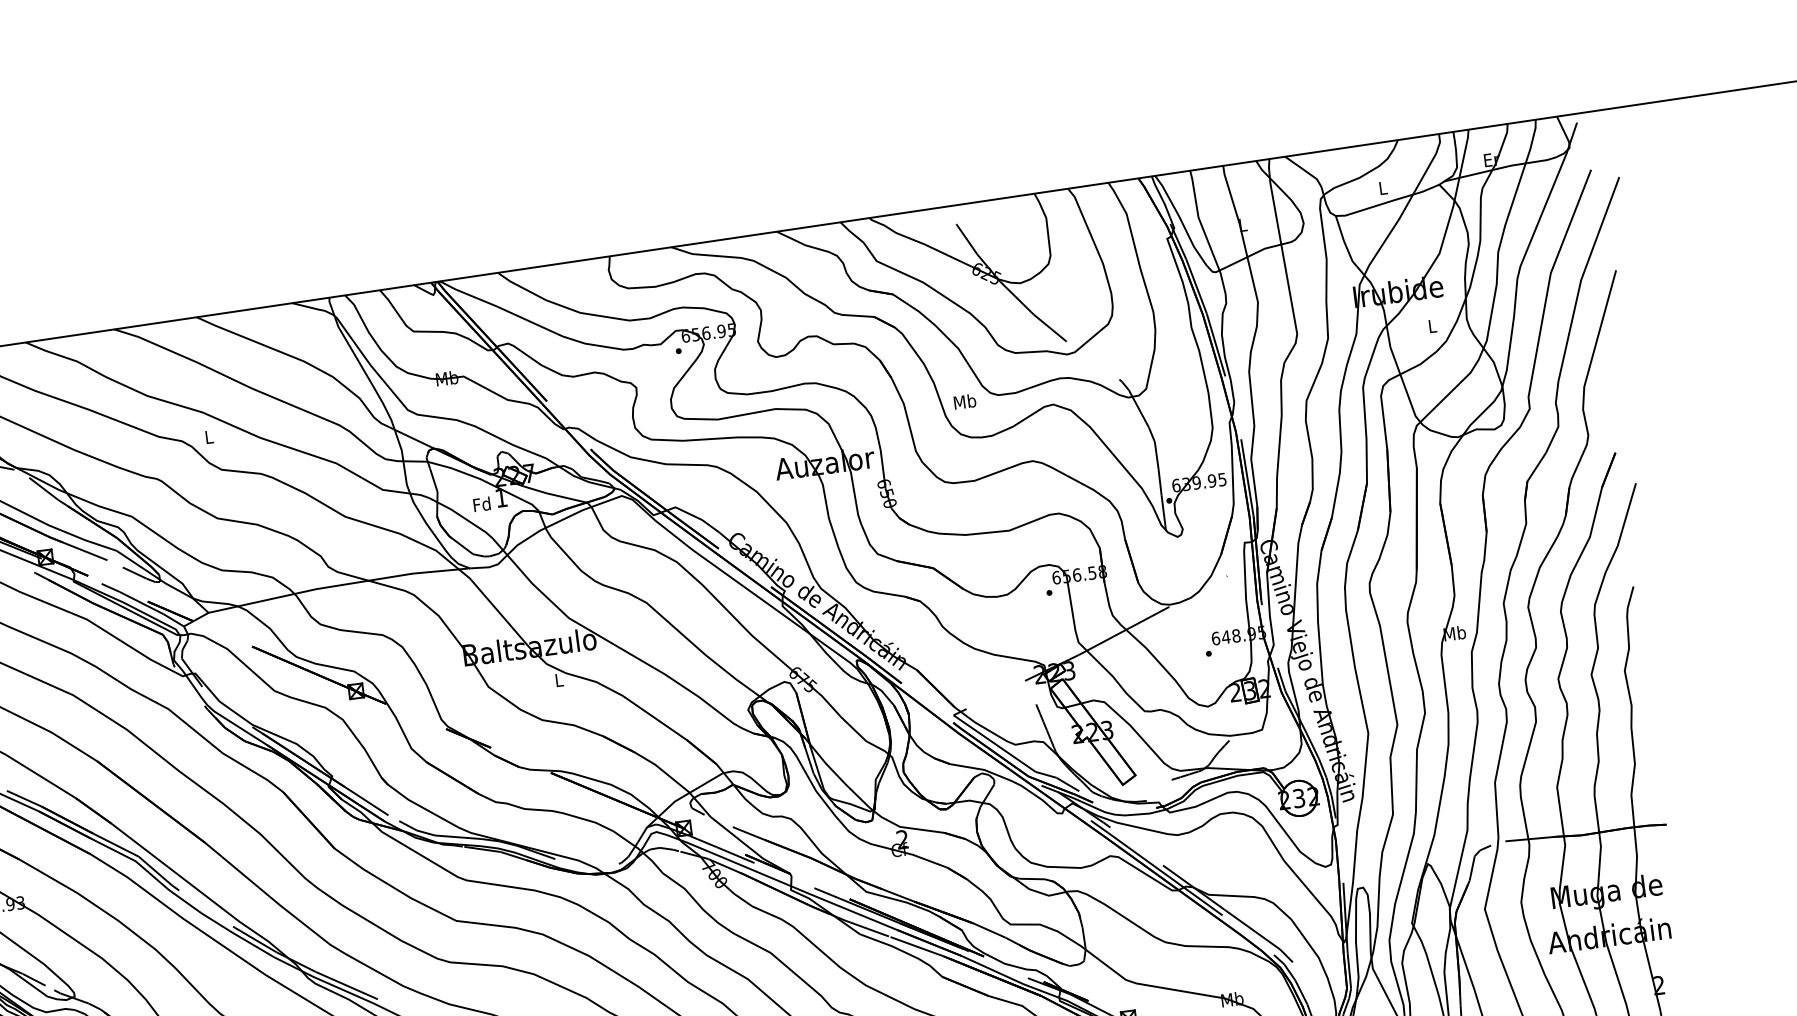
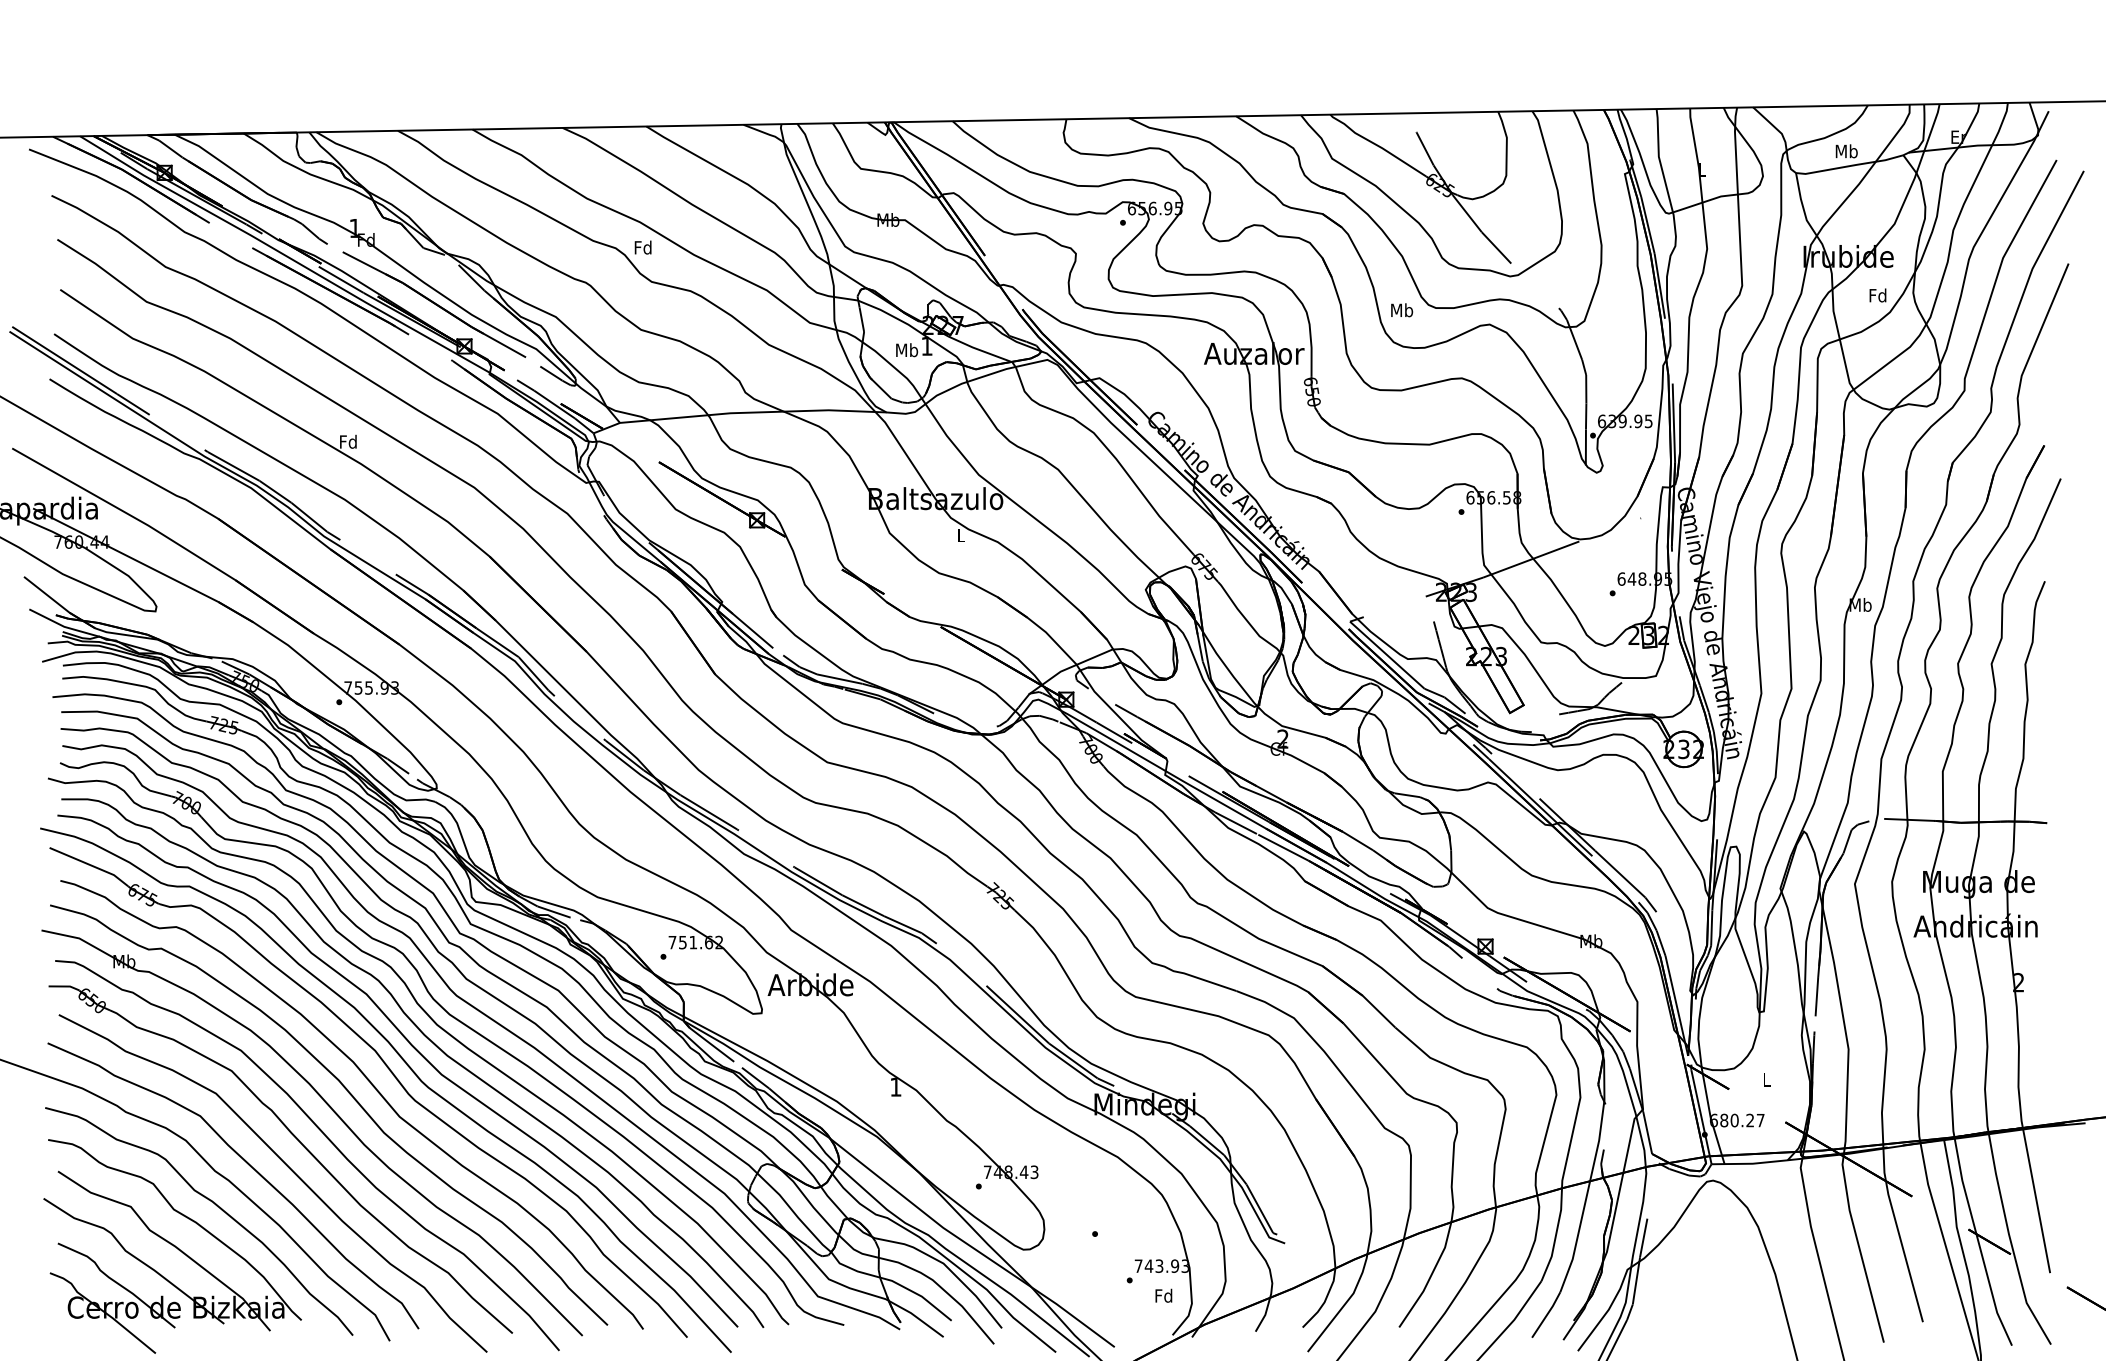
text: (1382, 188) -> (1846, 151), L -> Mb
text: (1431, 326) -> (1877, 295), L -> Fd
text: (208, 437) -> (642, 247), L -> Fd
text: (482, 504) -> (907, 350), Fd -> Mb

